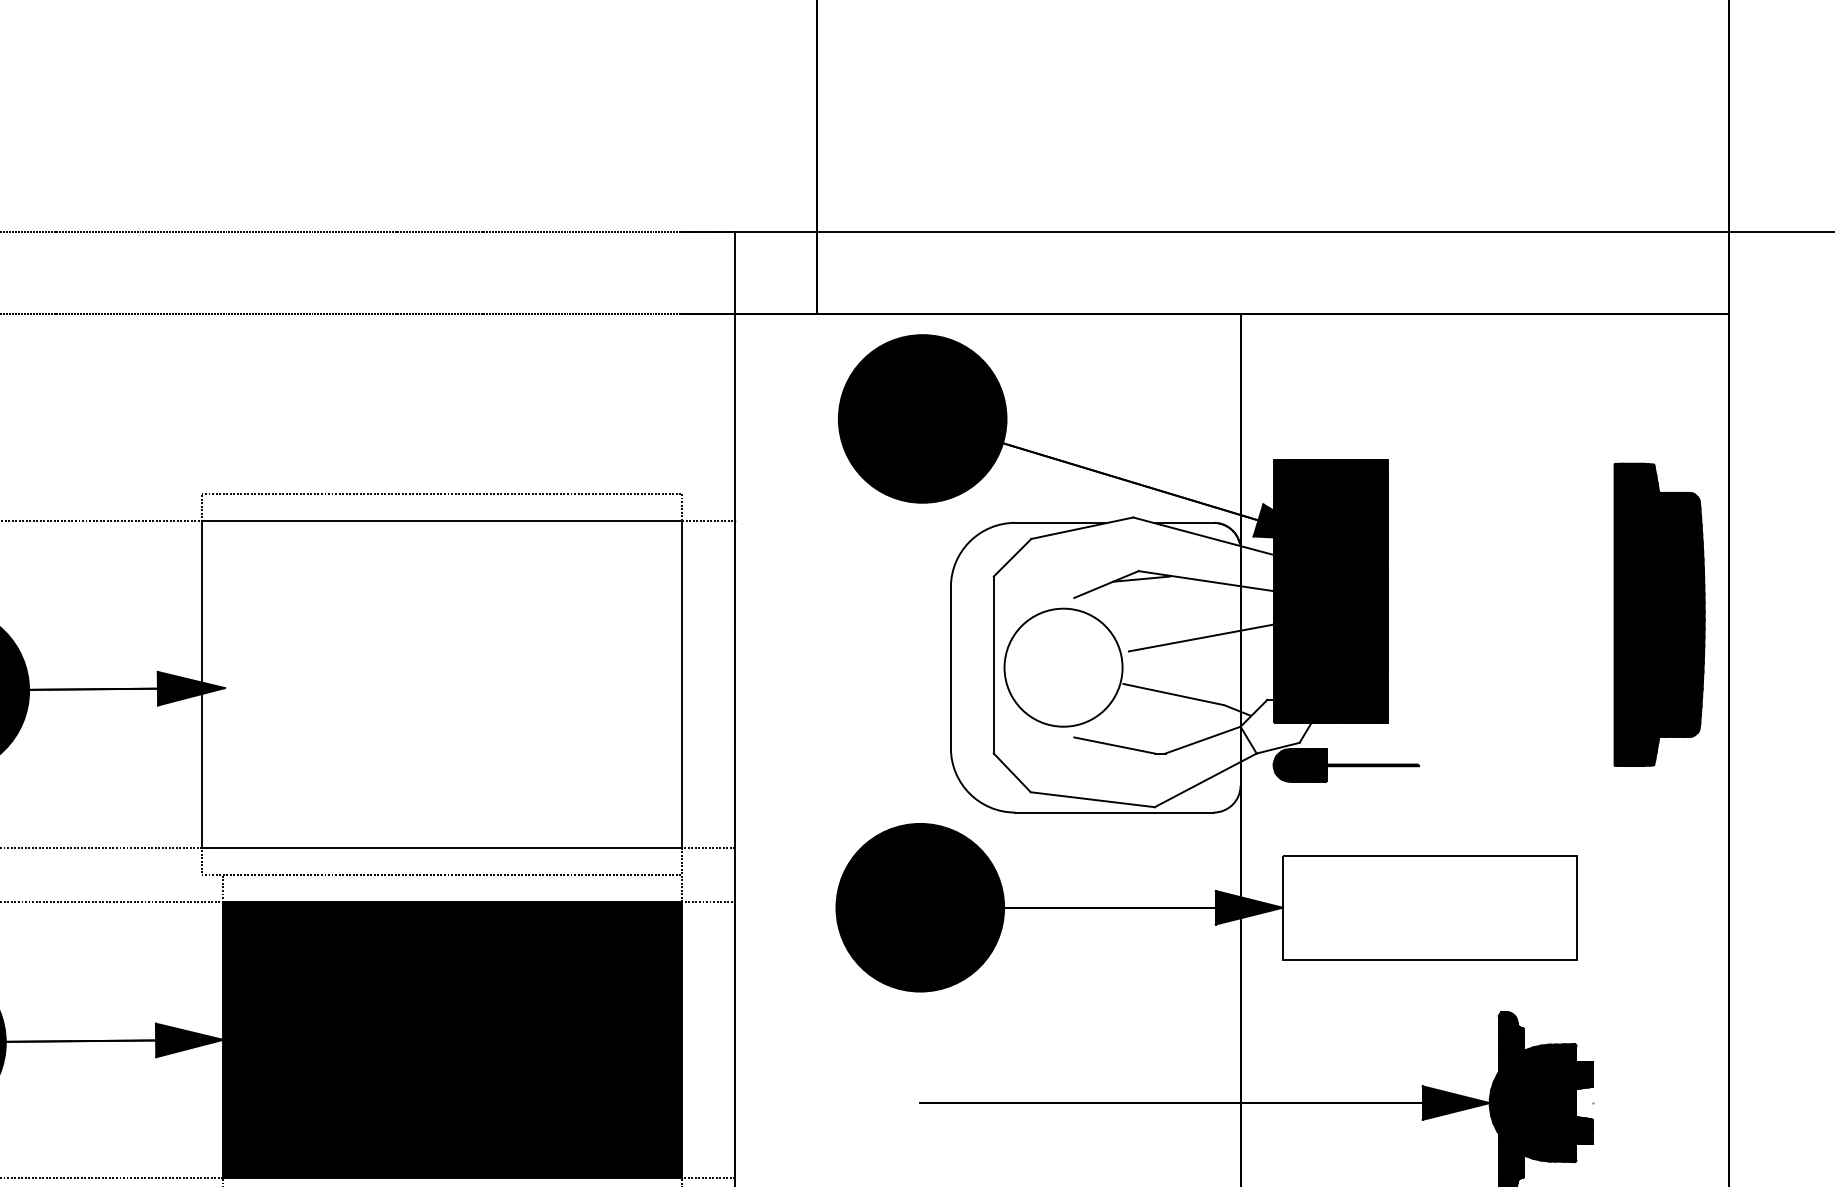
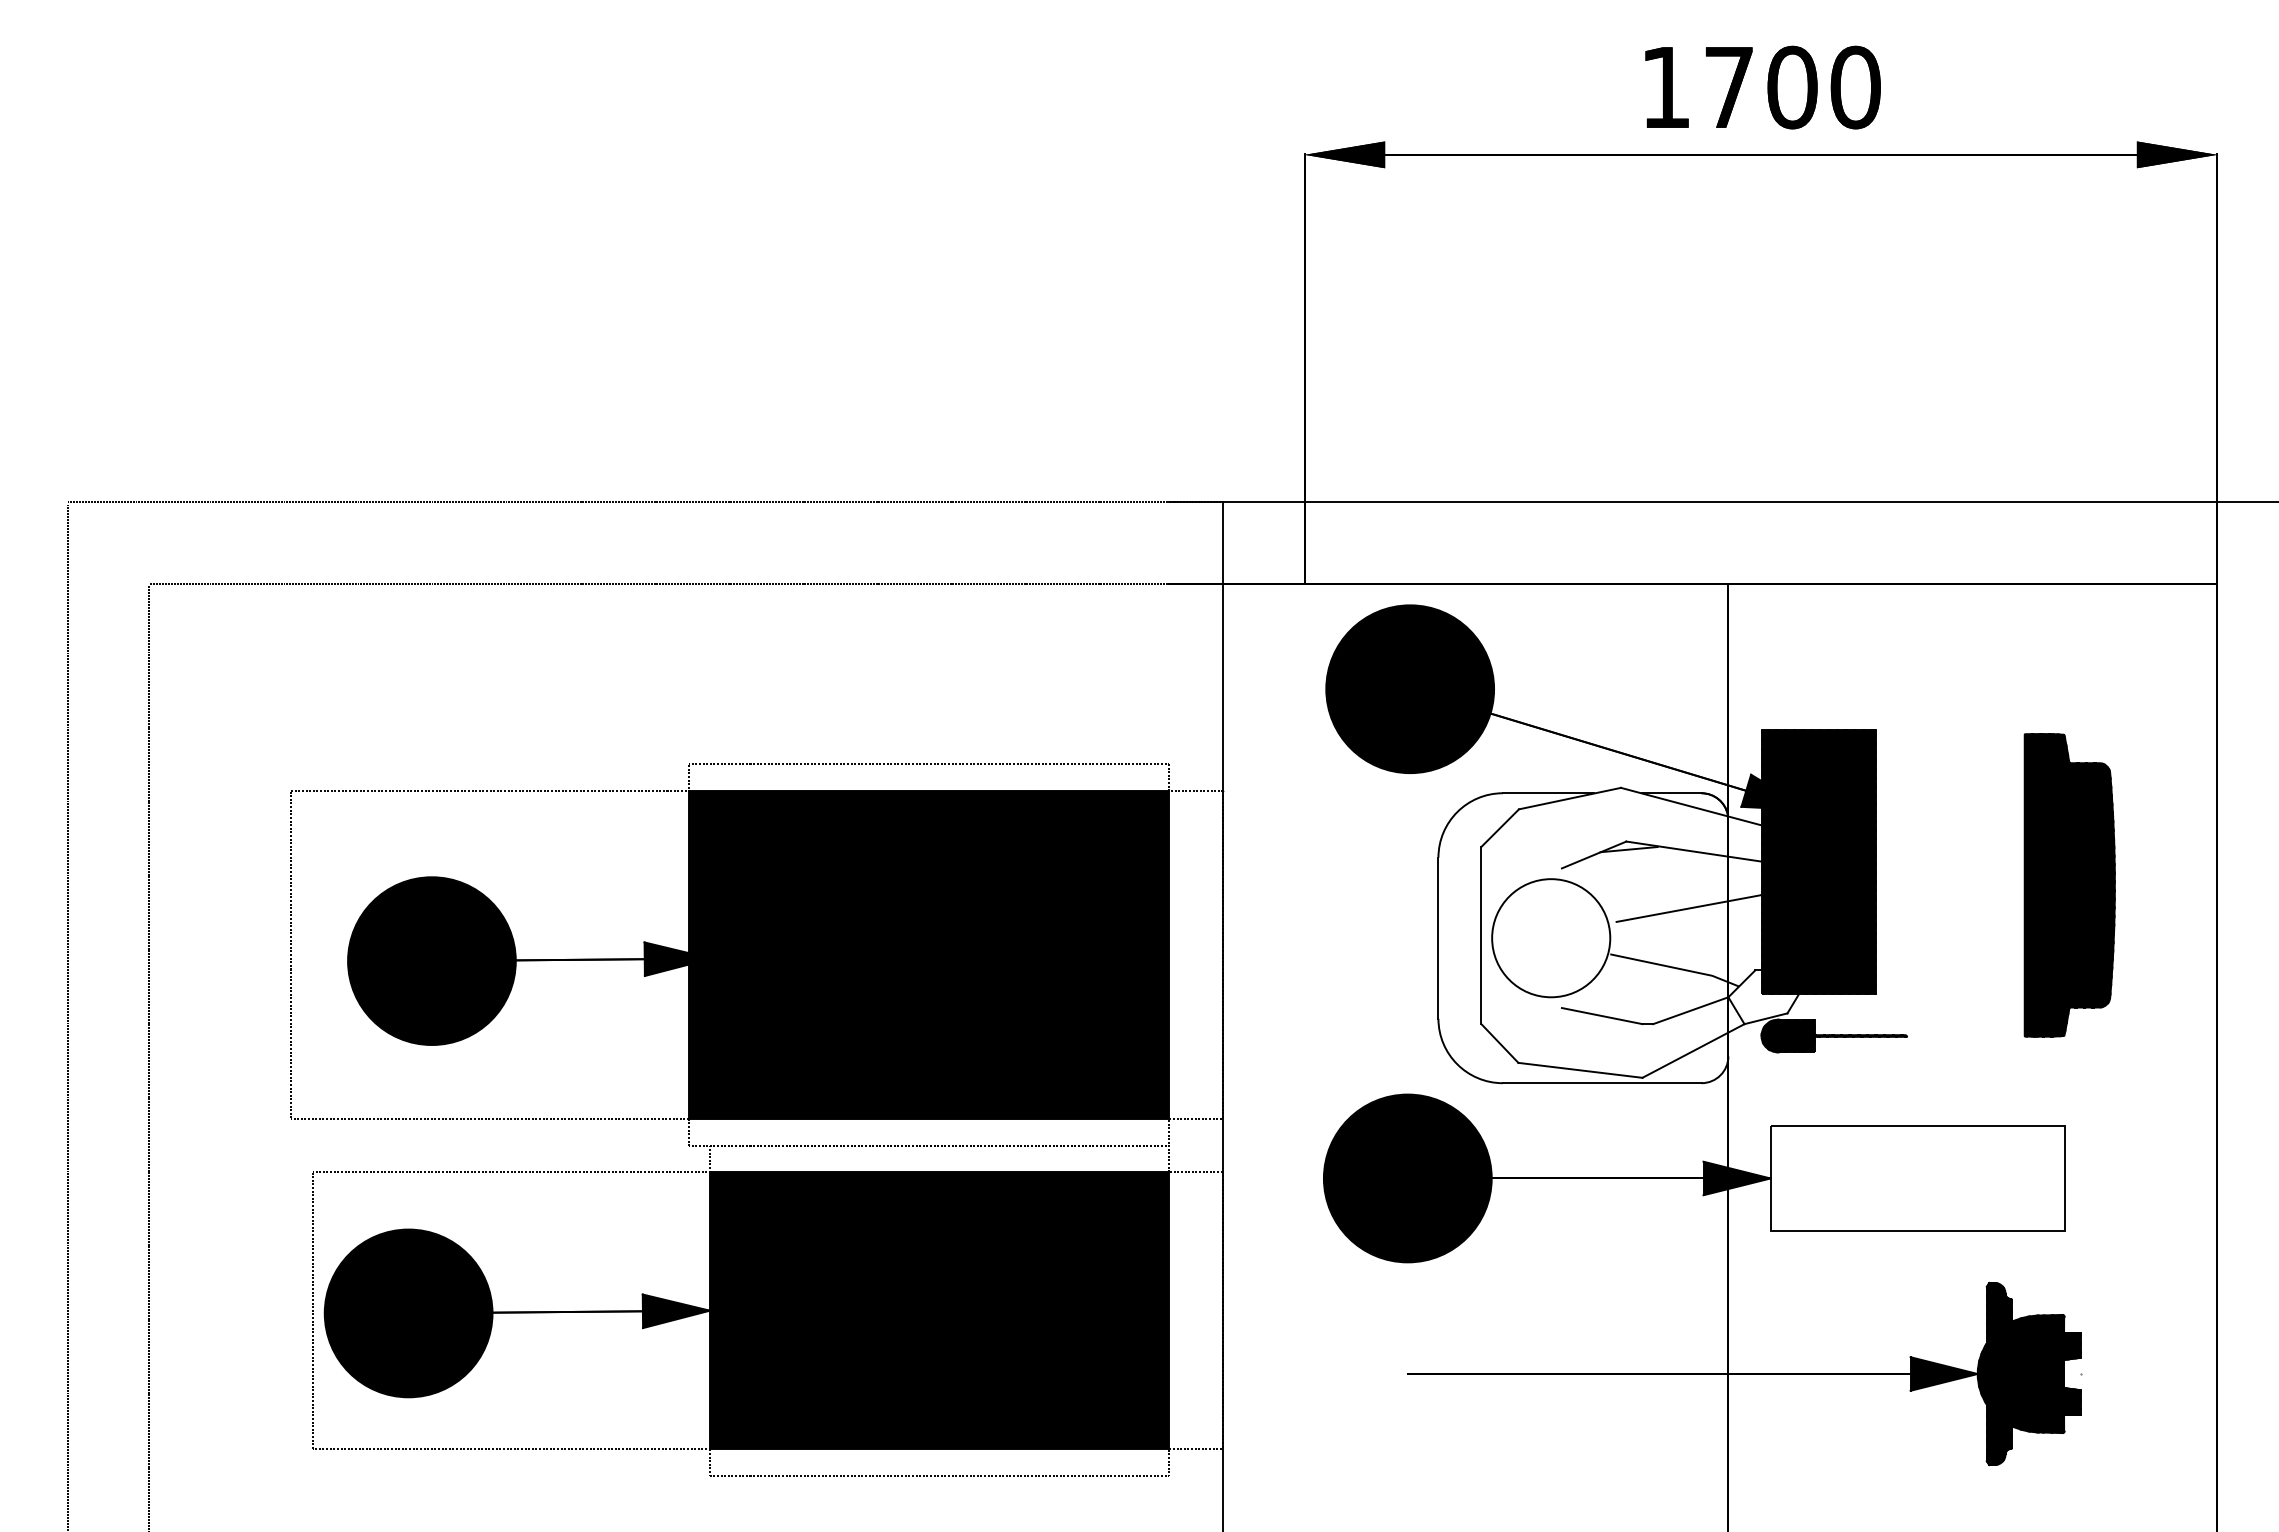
part: (1659, 615) -> (2069, 885), moved
fill: (441, 683) -> (928, 954), added

